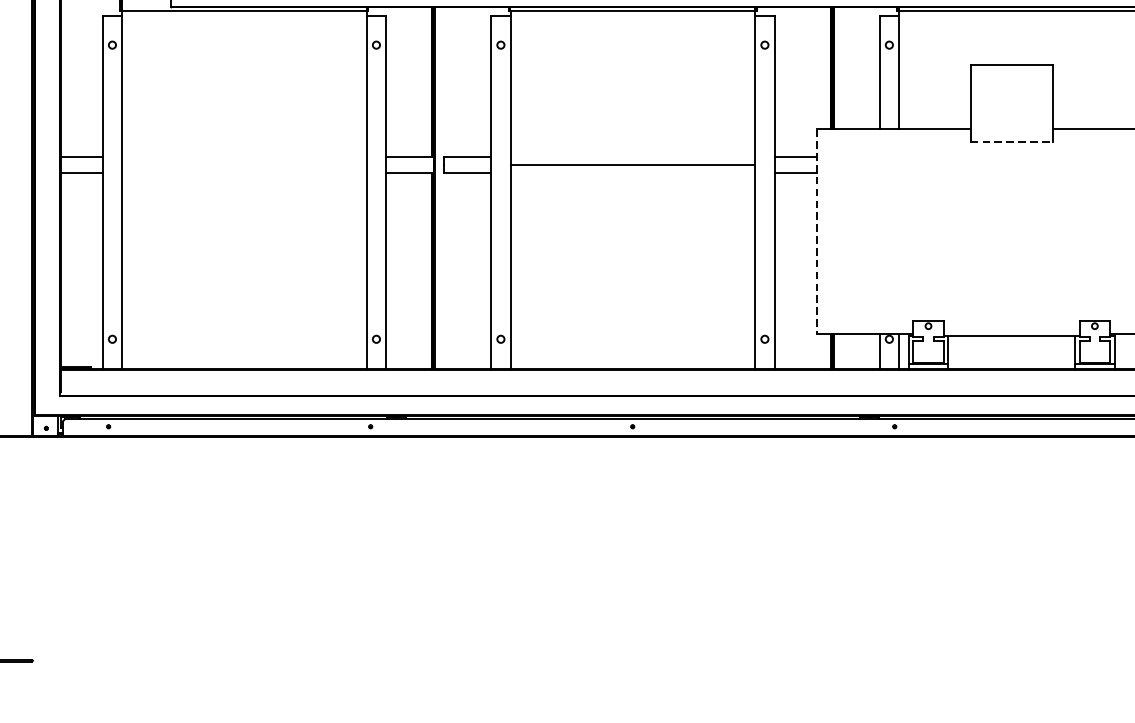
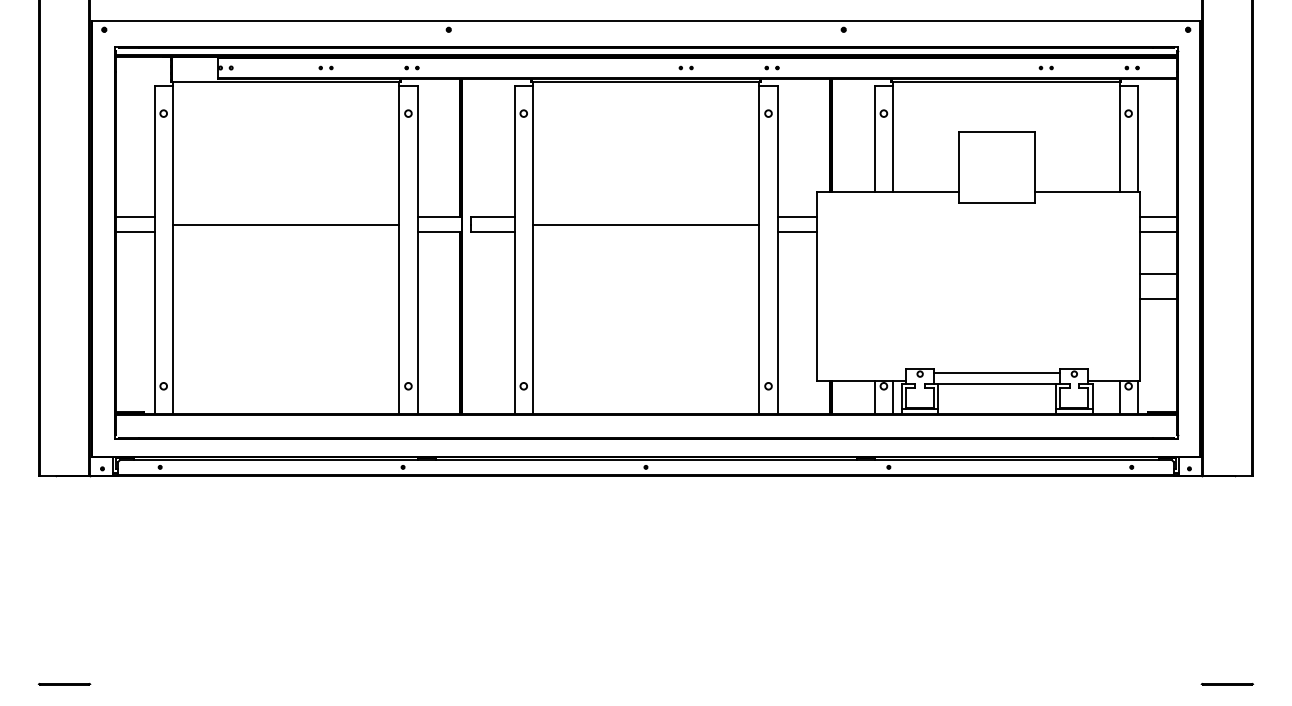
line: (1011, 142) -> (997, 203), dashed -> solid
line: (243, 164) -> (285, 224), added
line: (816, 231) -> (816, 286), dashed -> solid
line: (1011, 324) -> (997, 372), added

